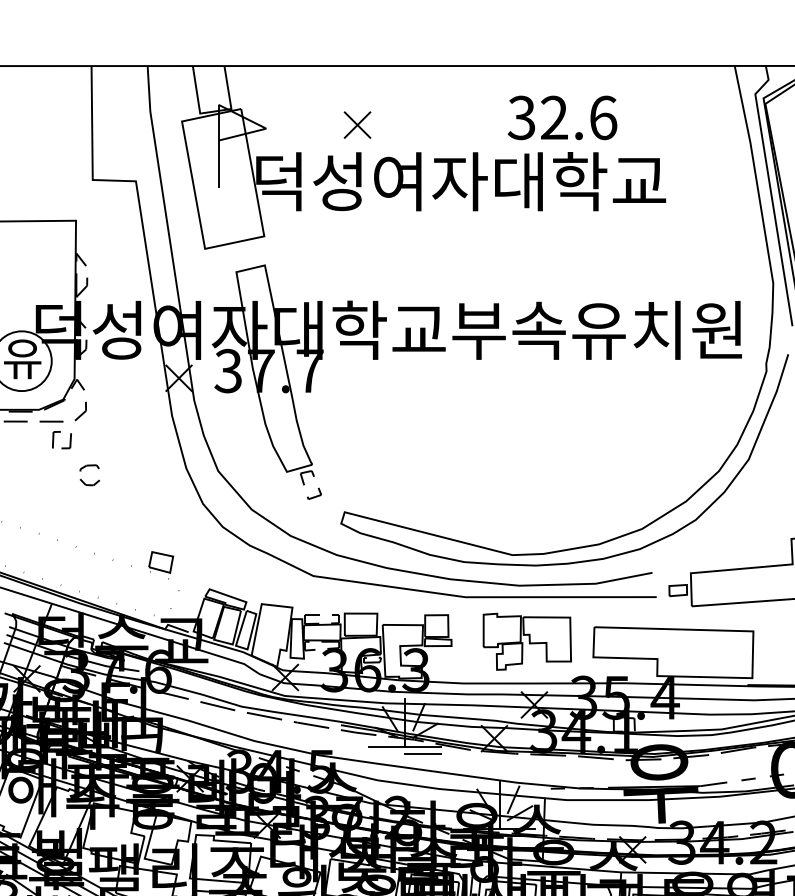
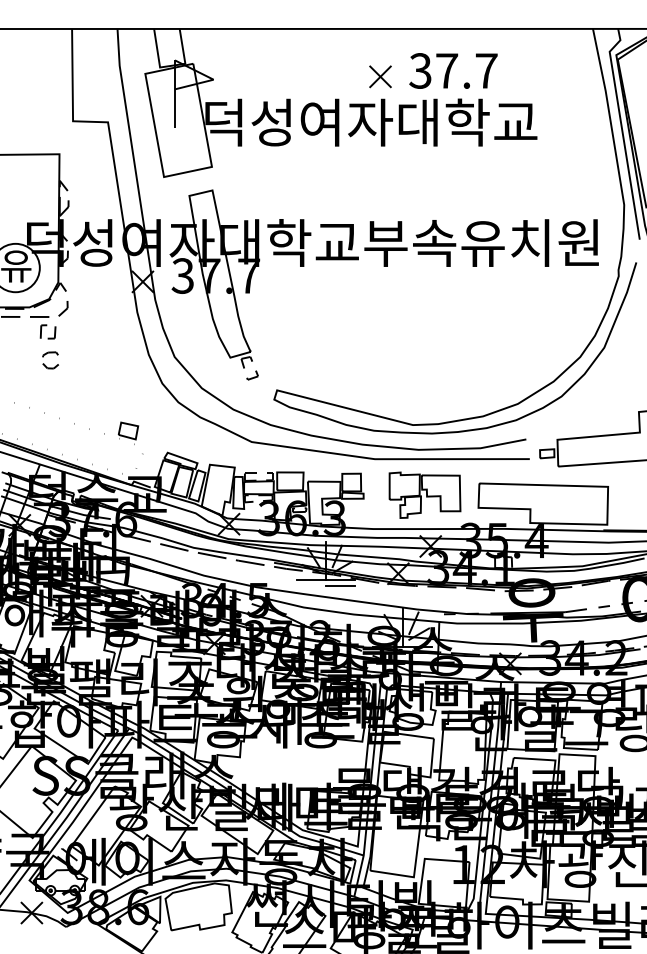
text: (578, 117) -> (466, 70), 32.6 -> 37.7
part: (357, 124) -> (380, 76), moved
part: (83, 480) -> (45, 364), moved

